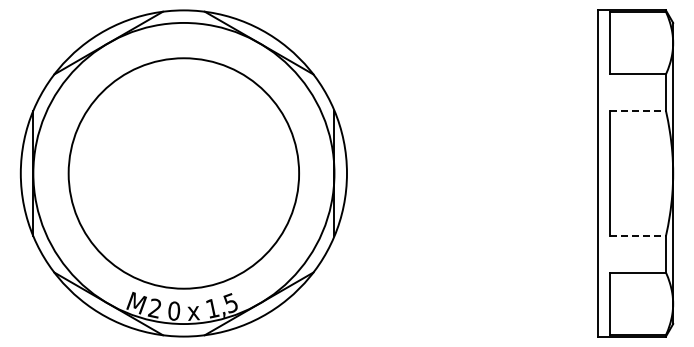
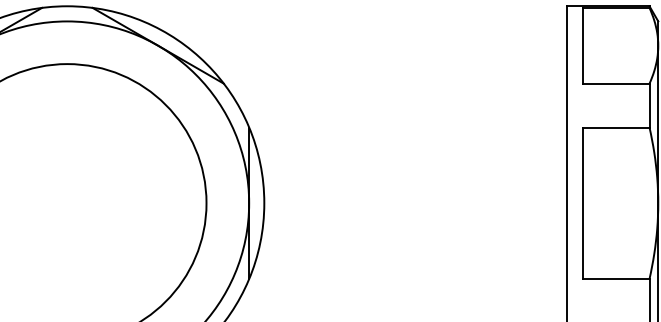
line: (638, 110) -> (616, 127), dashed -> solid
line: (638, 236) -> (616, 279), dashed -> solid

